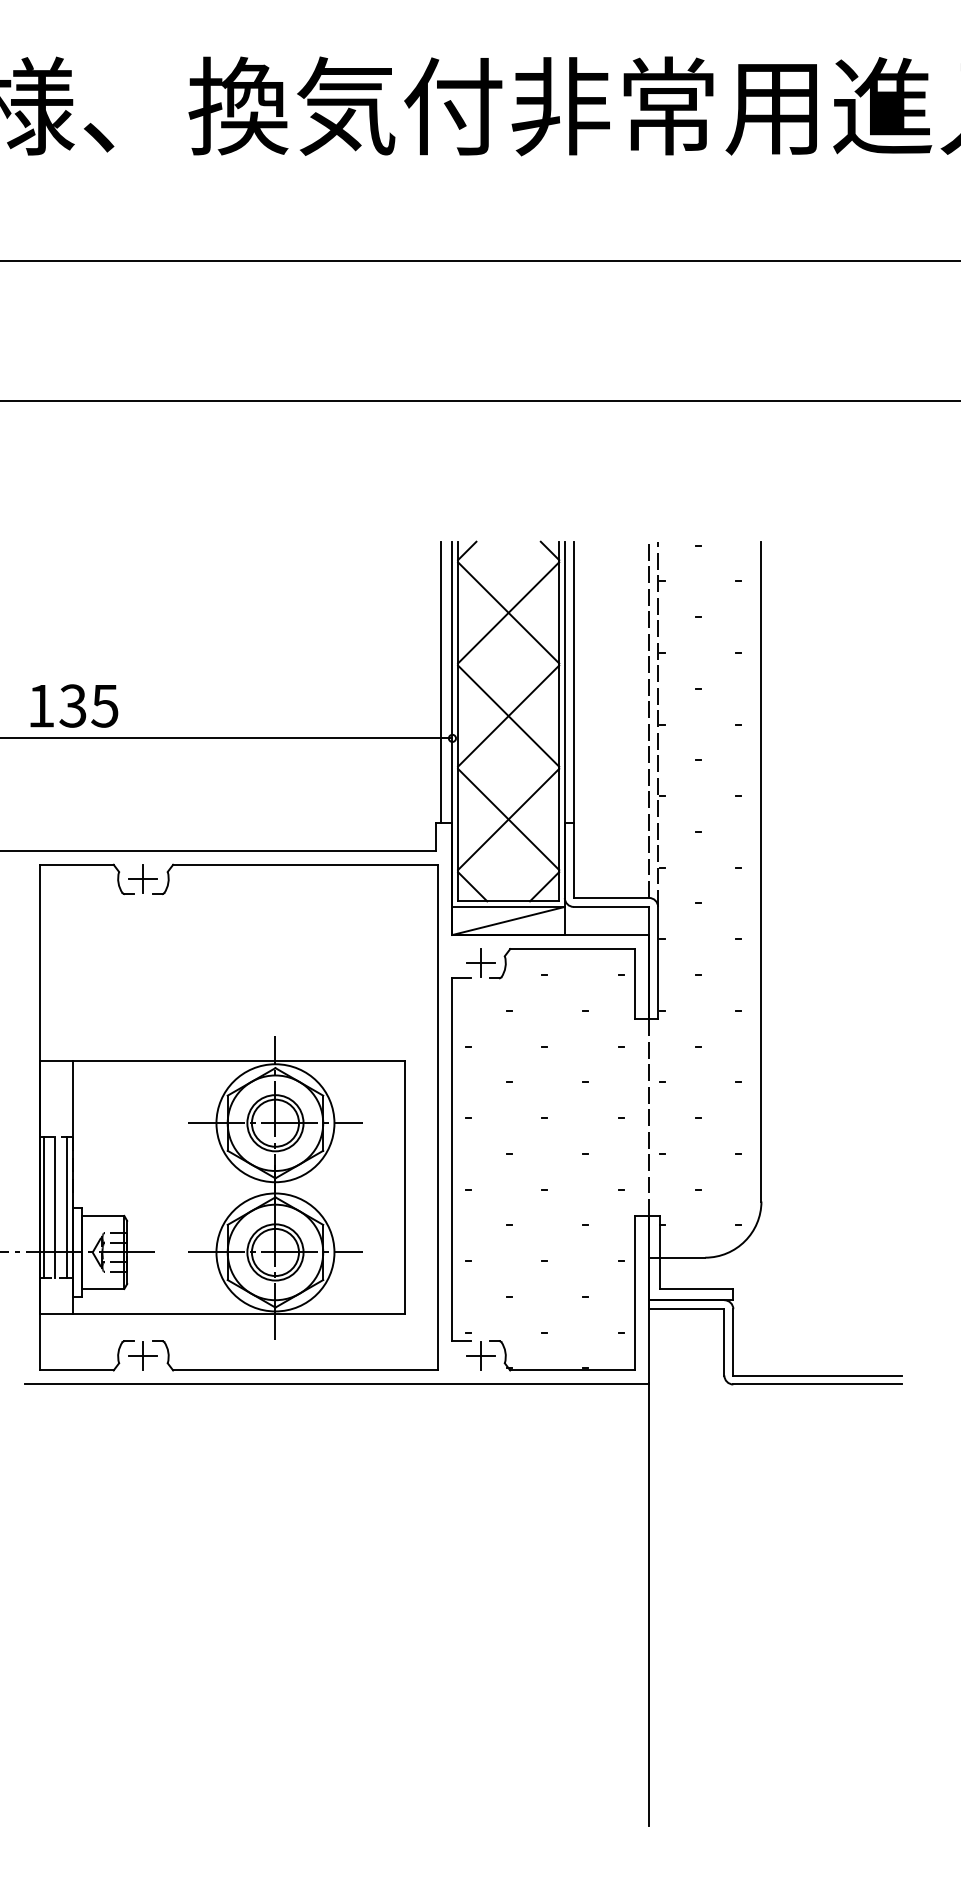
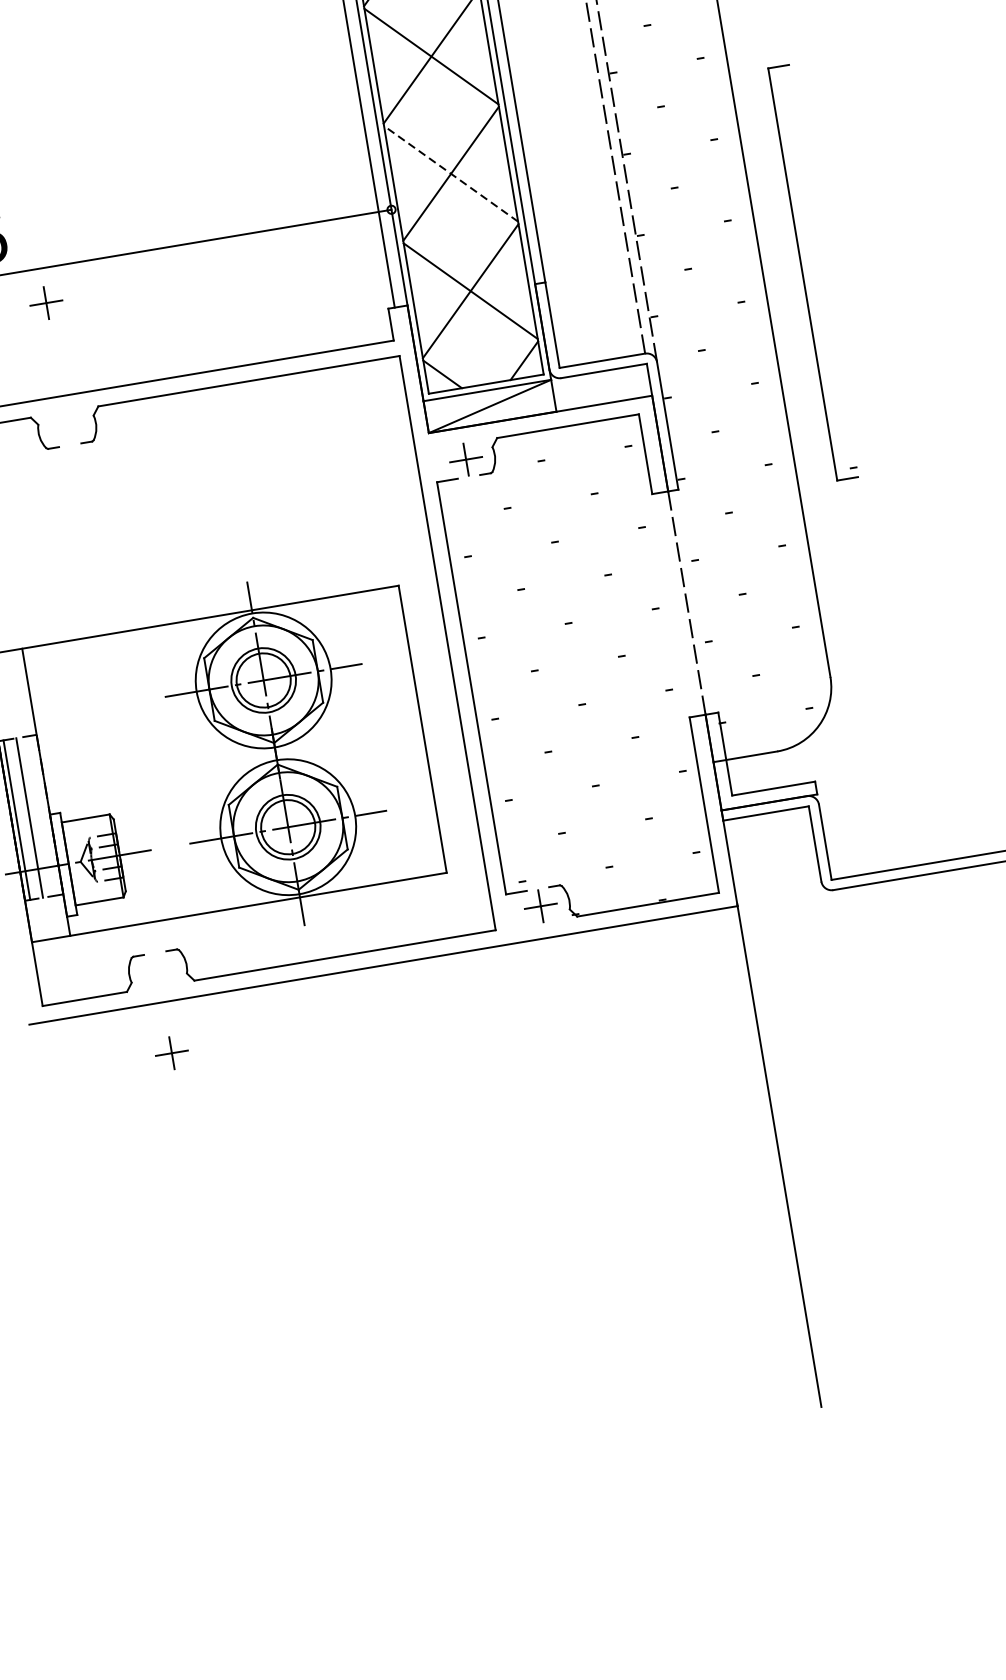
line: (508, 716) -> (451, 174), solid -> dashed
part: (795, 852) -> (802, 274), added
part: (142, 878) -> (45, 302), moved
line: (66, 1207) -> (42, 815), removed
part: (142, 1355) -> (170, 1052), moved

